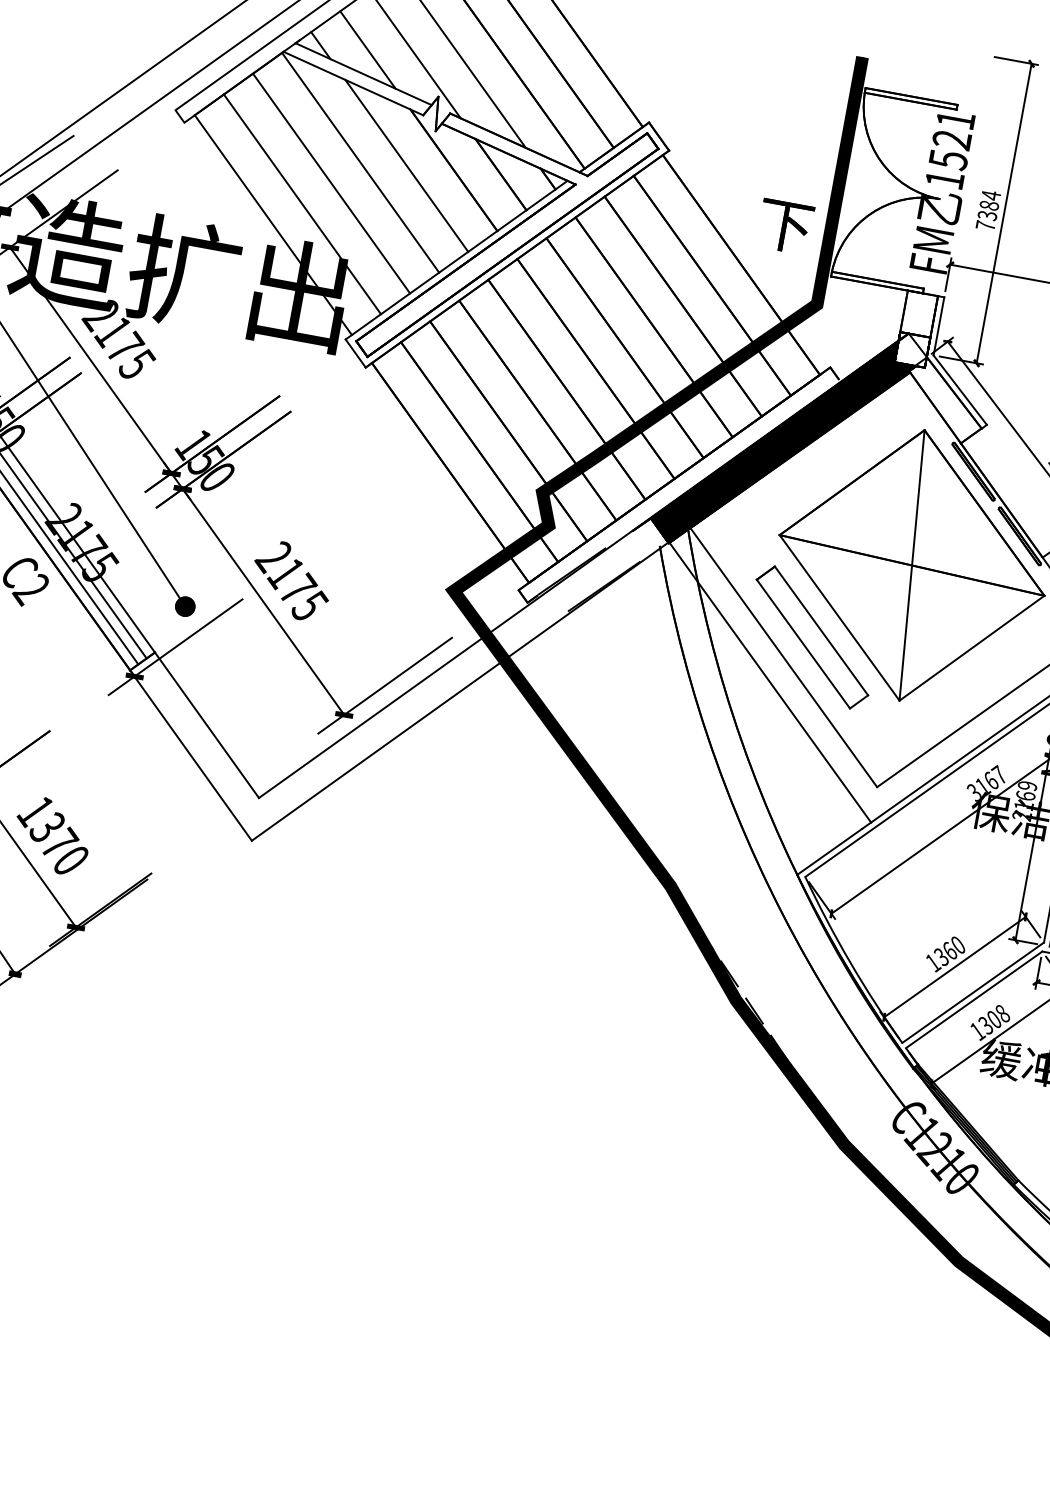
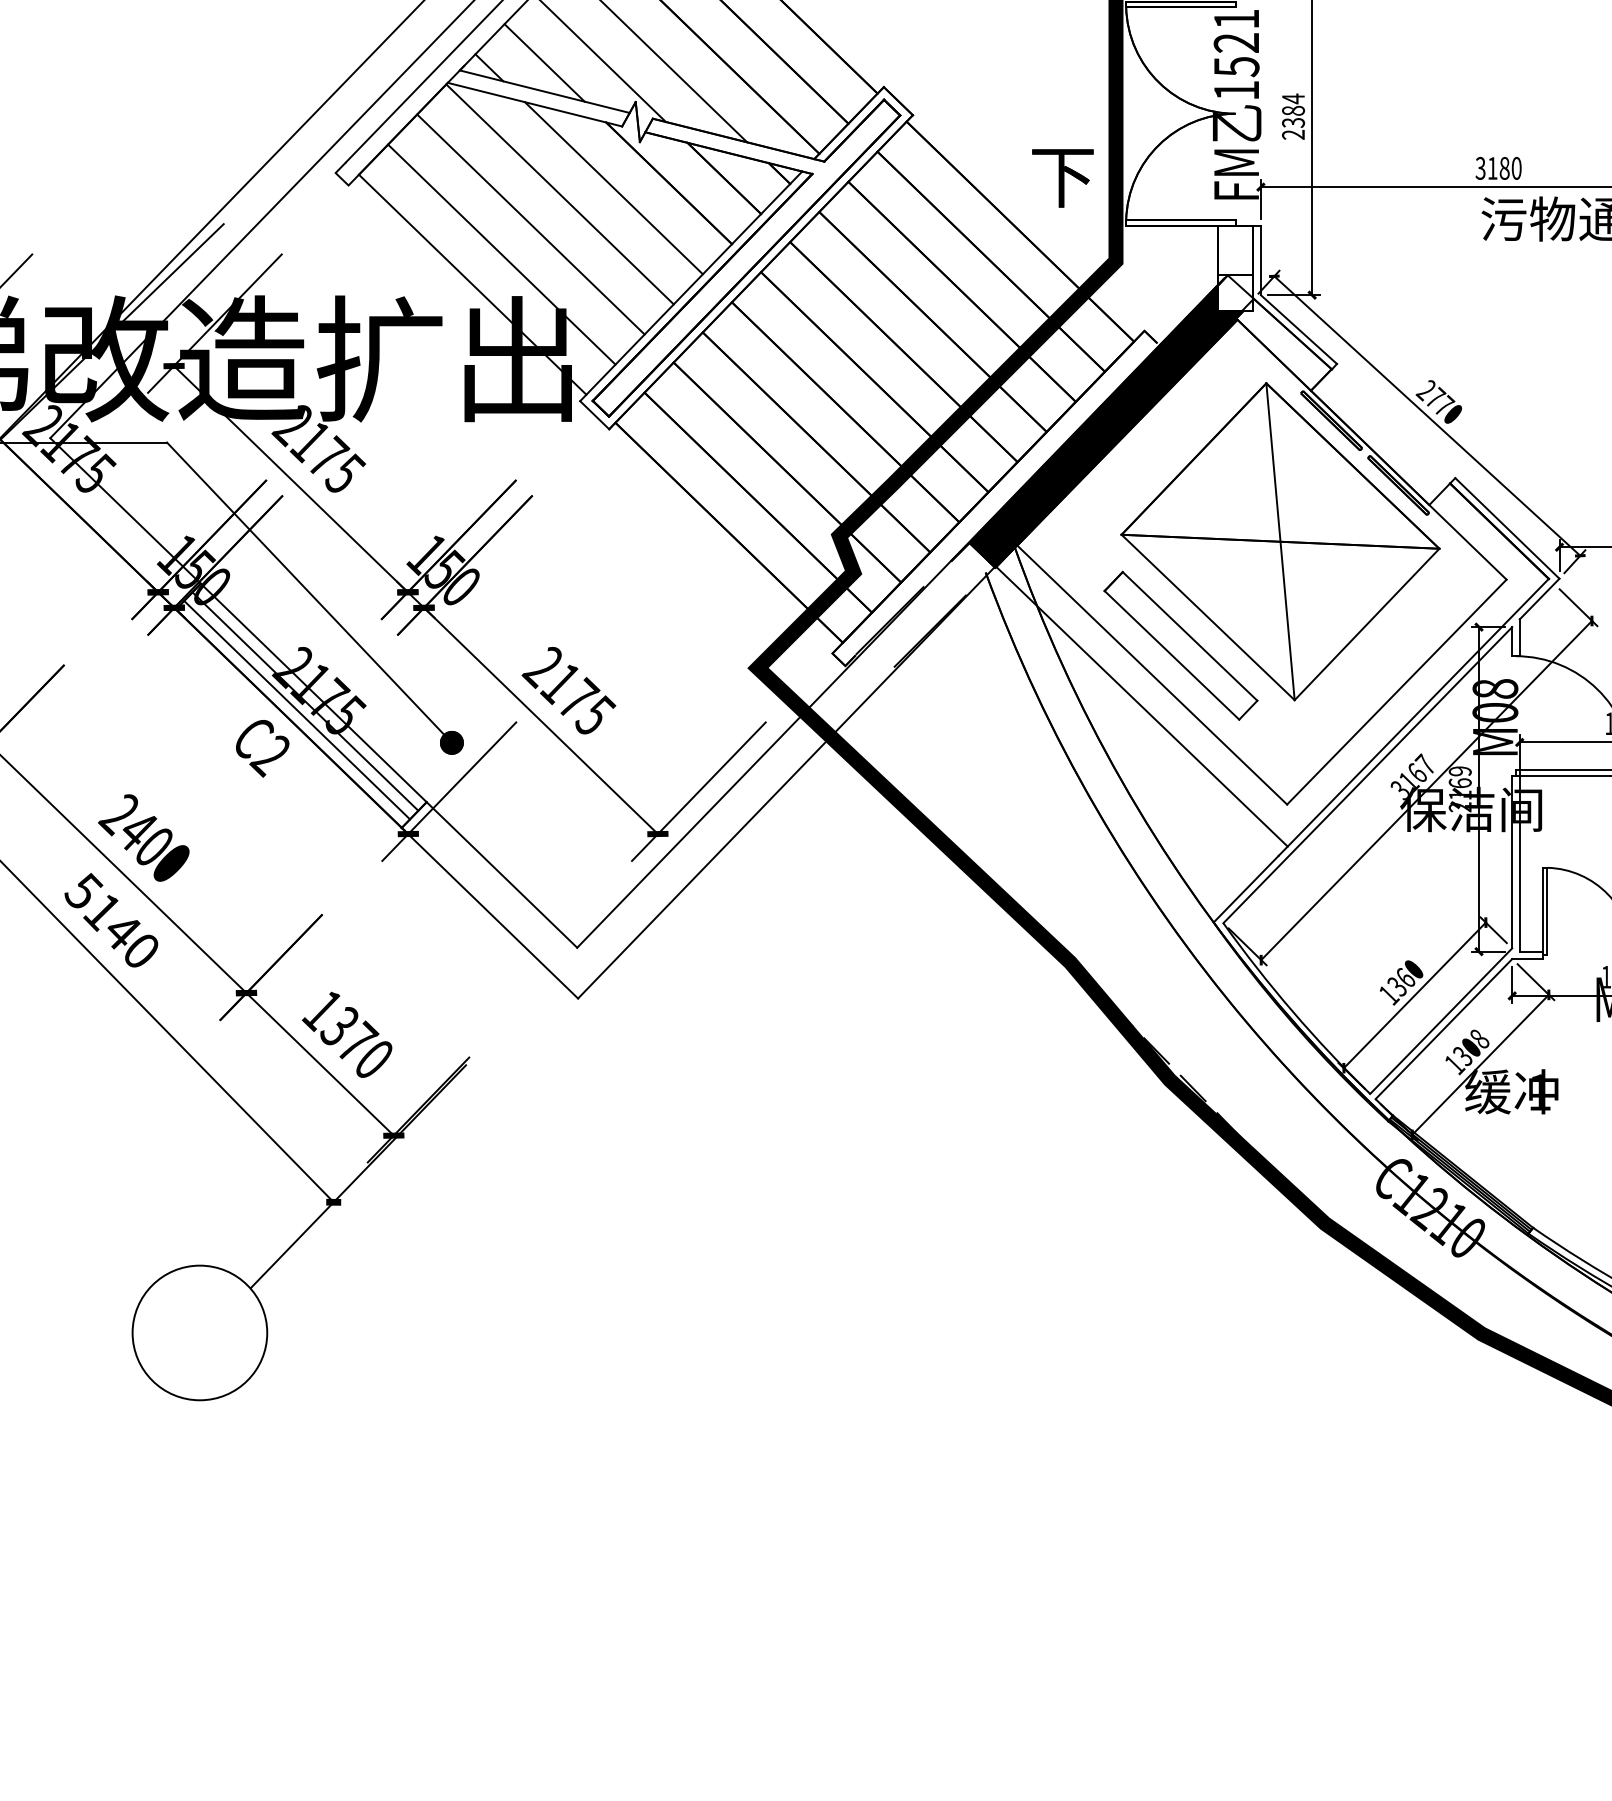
text: (985, 225) -> (1293, 134), 7384 -> 2384

